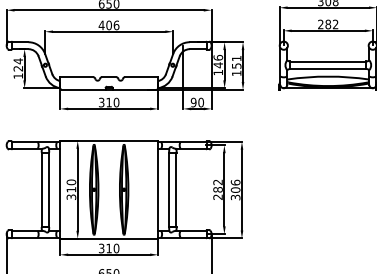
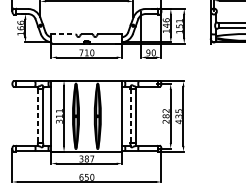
text: (18, 64) -> (20, 25), 124 -> 166
line: (76, 77) -> (63, 34), solid -> dashed
text: (101, 102) -> (81, 52), 310 -> 710
text: (71, 182) -> (59, 111), 310 -> 311
text: (235, 189) -> (178, 116), 306 -> 435
line: (41, 190) -> (37, 116), solid -> dashed
line: (169, 190) -> (130, 116), solid -> dashed
text: (112, 248) -> (89, 159), 310 -> 387

